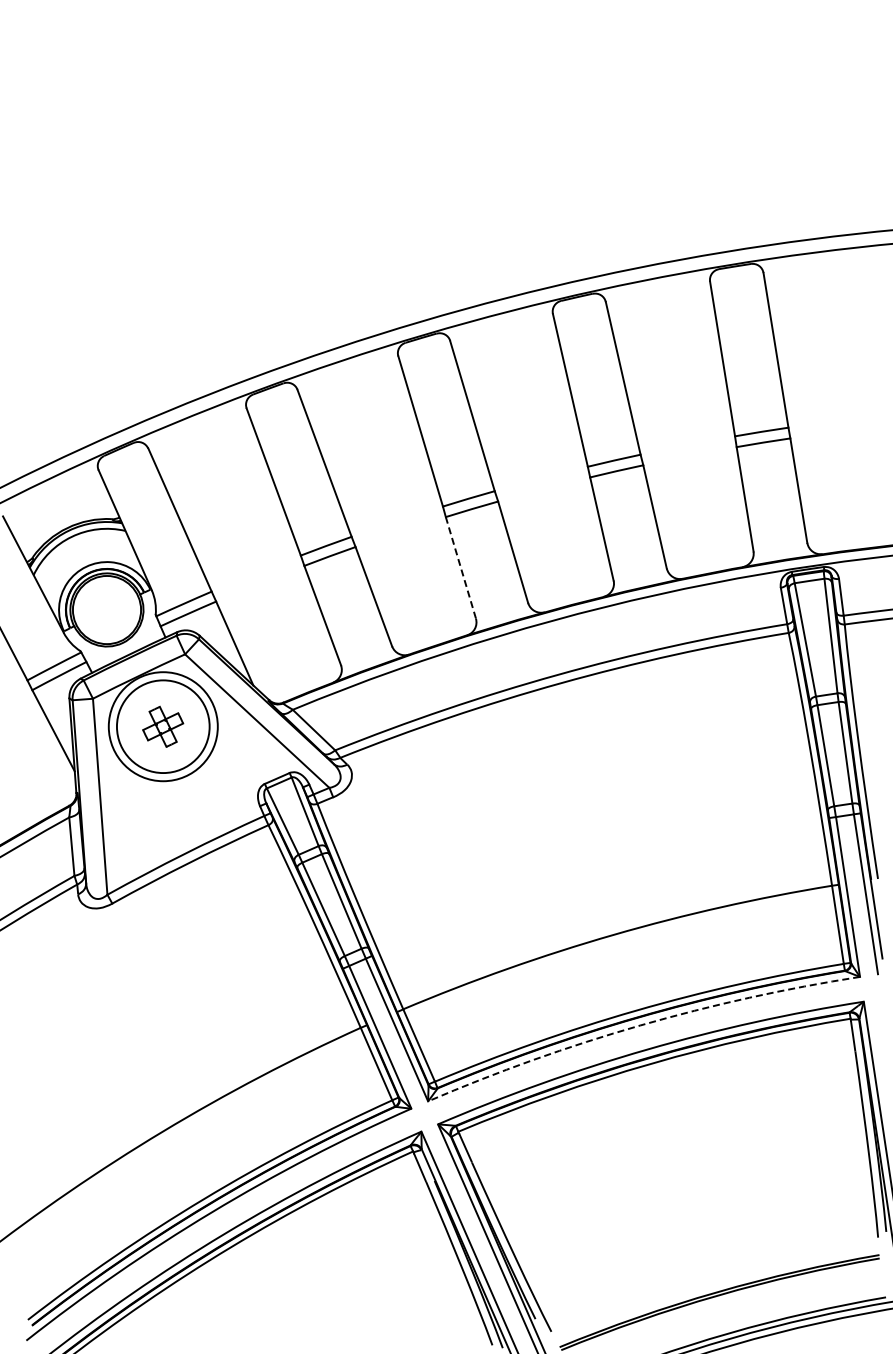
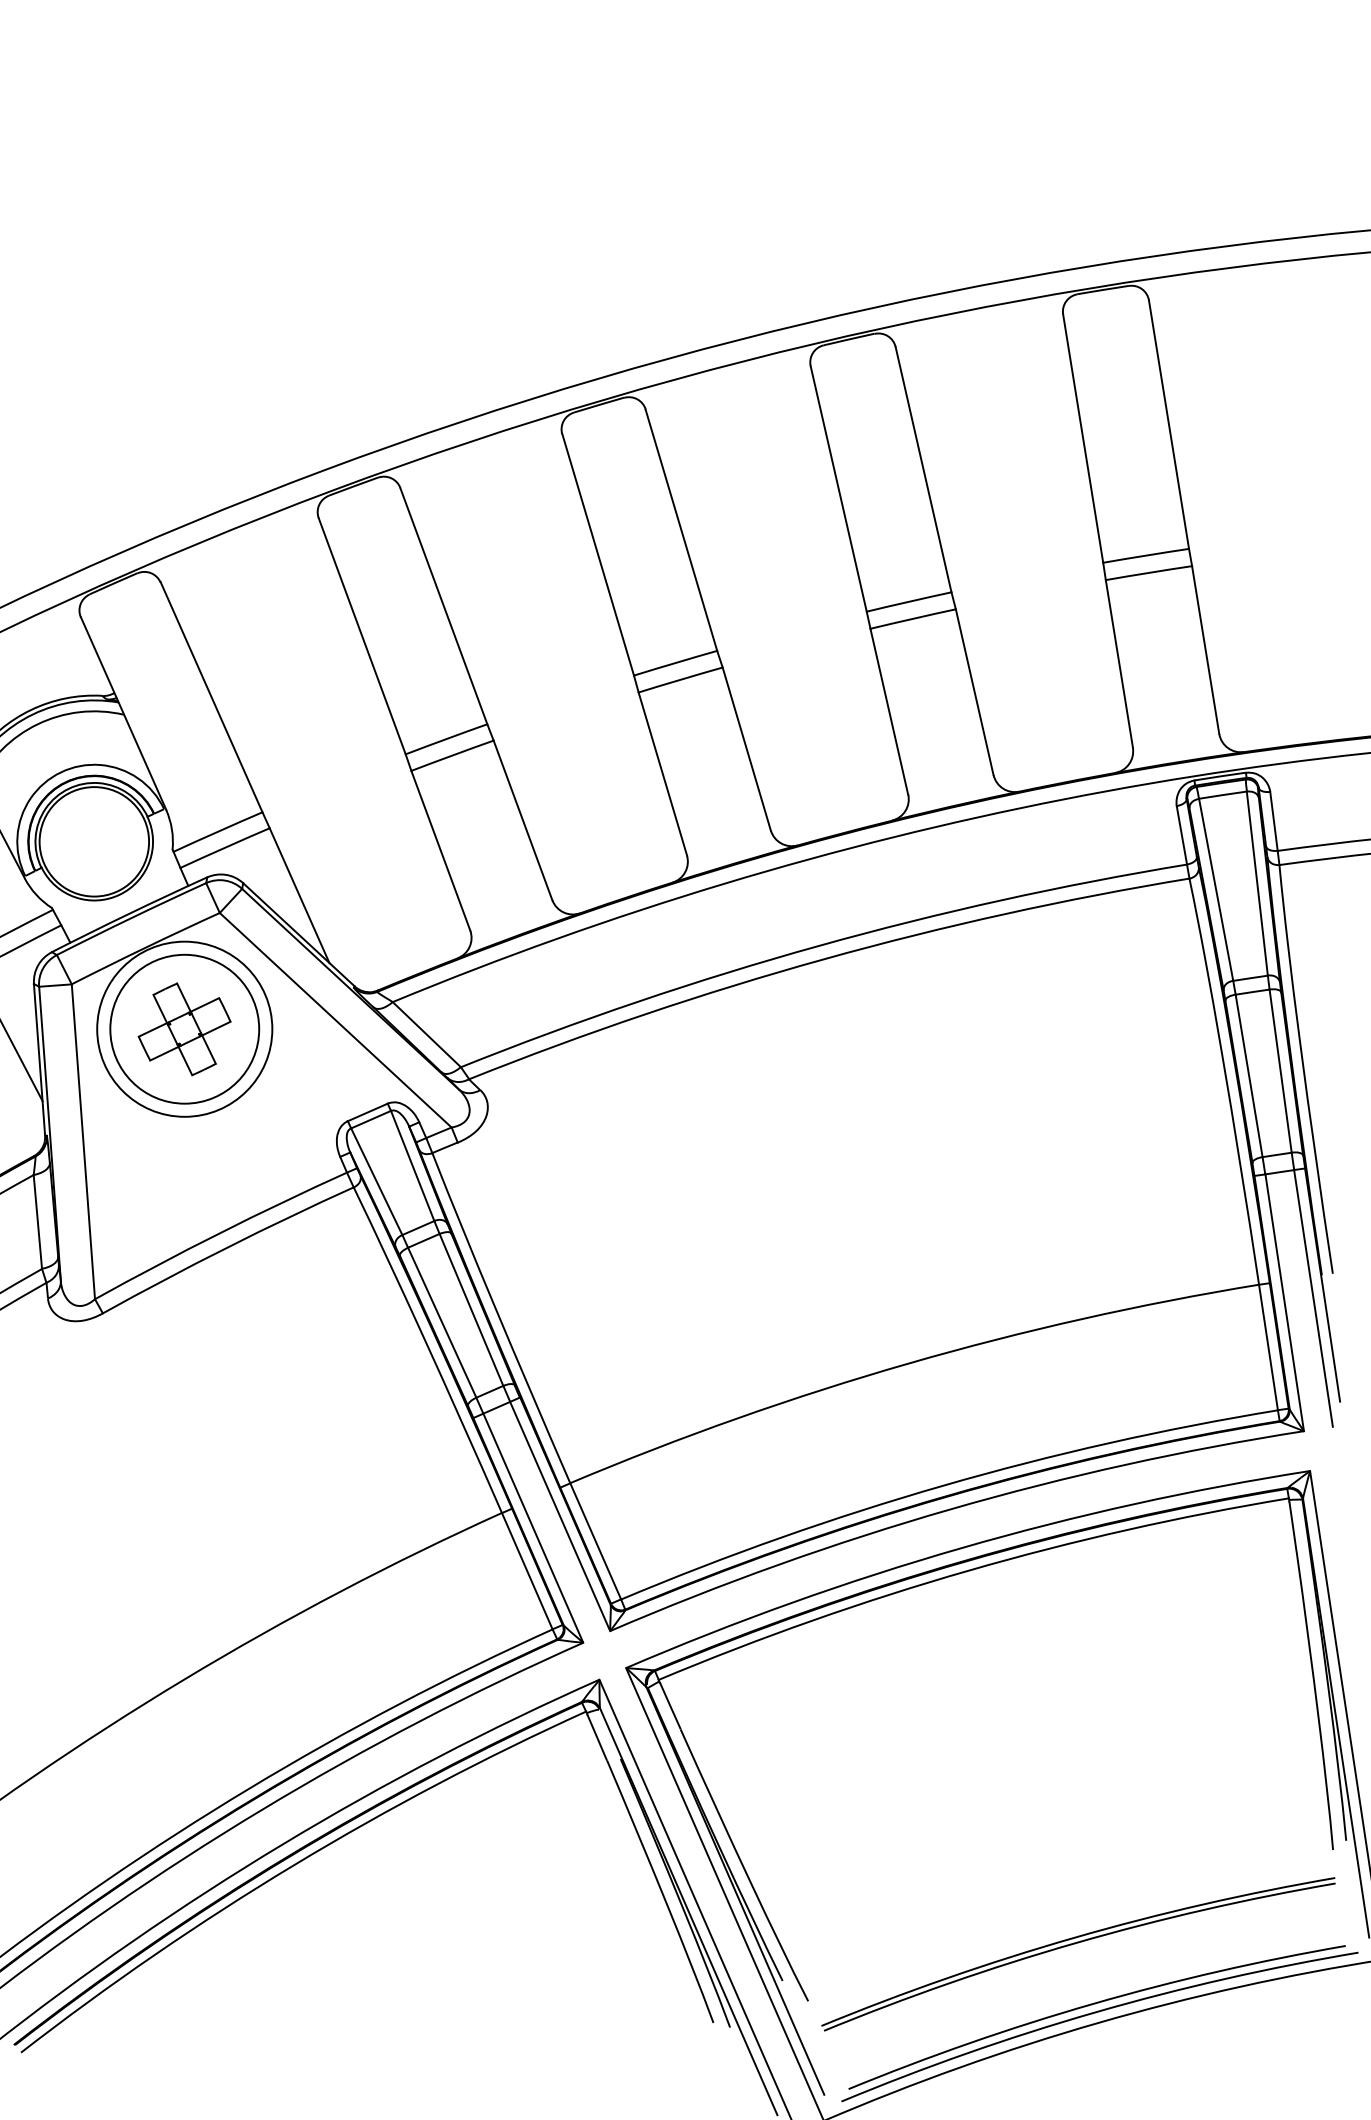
line: (460, 567) -> (662, 773), dashed -> solid
part: (162, 726) -> (183, 1028), size x1.43
arc: (640, 1025) -> (951, 1509), dashed -> solid

